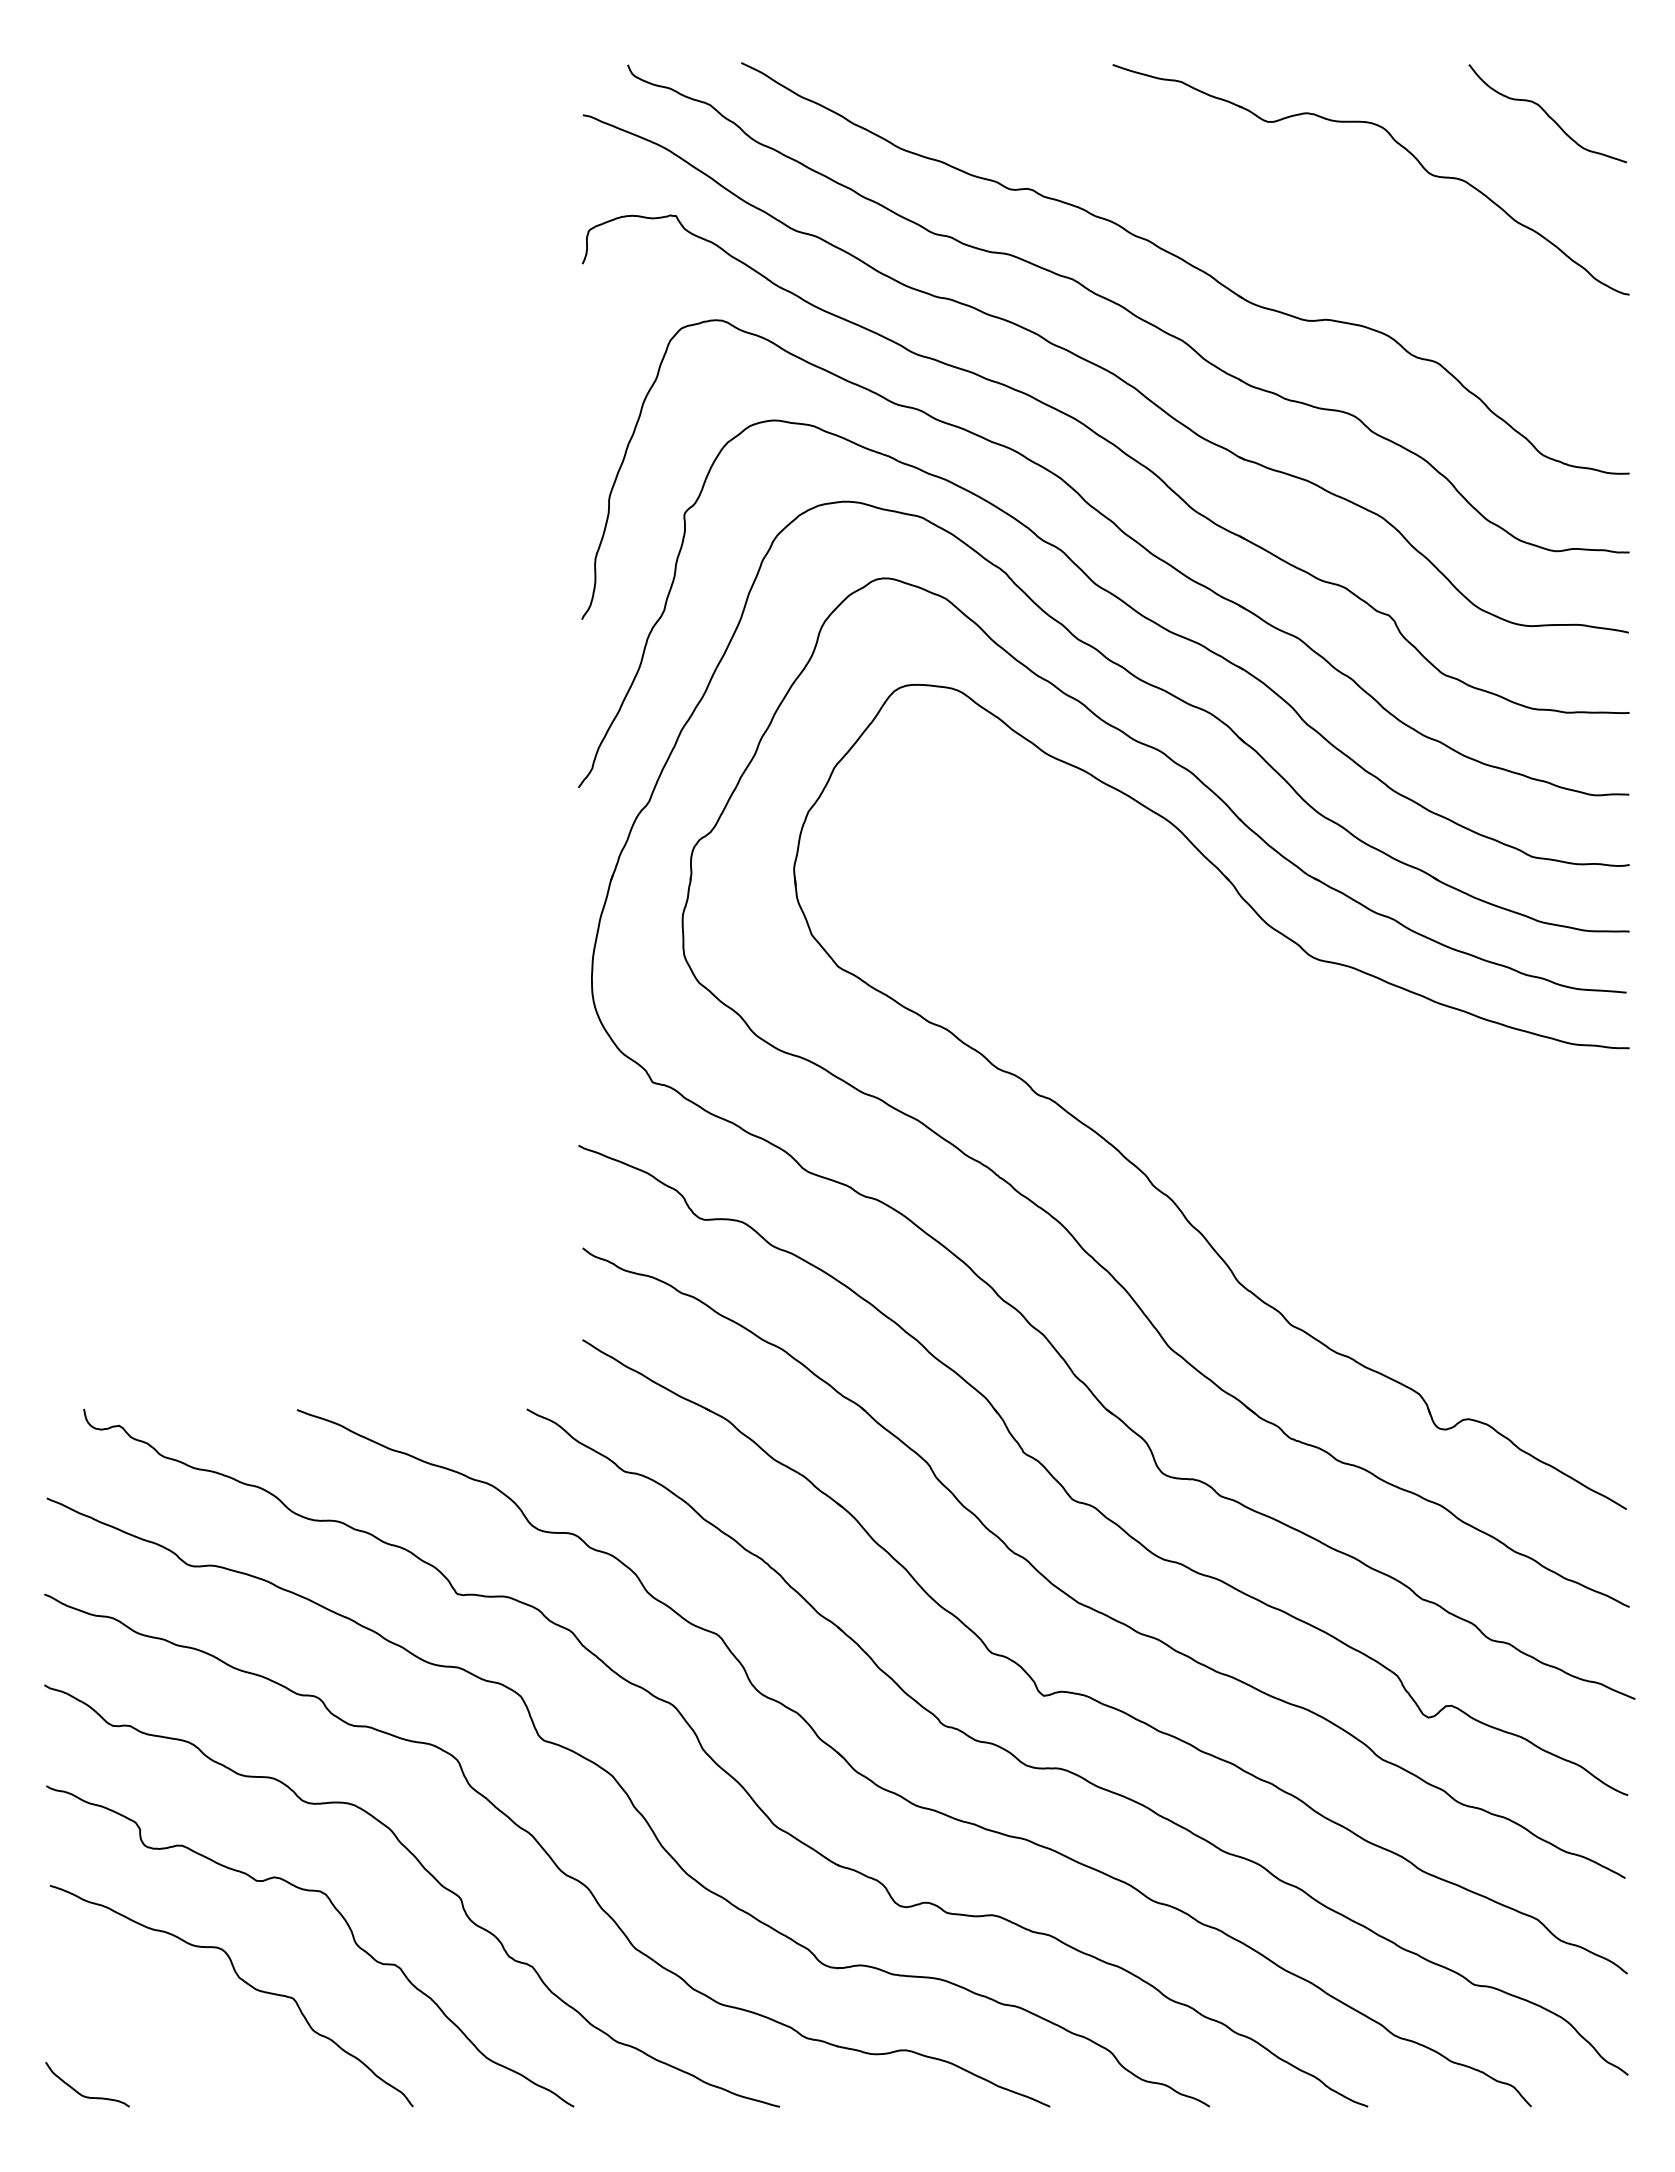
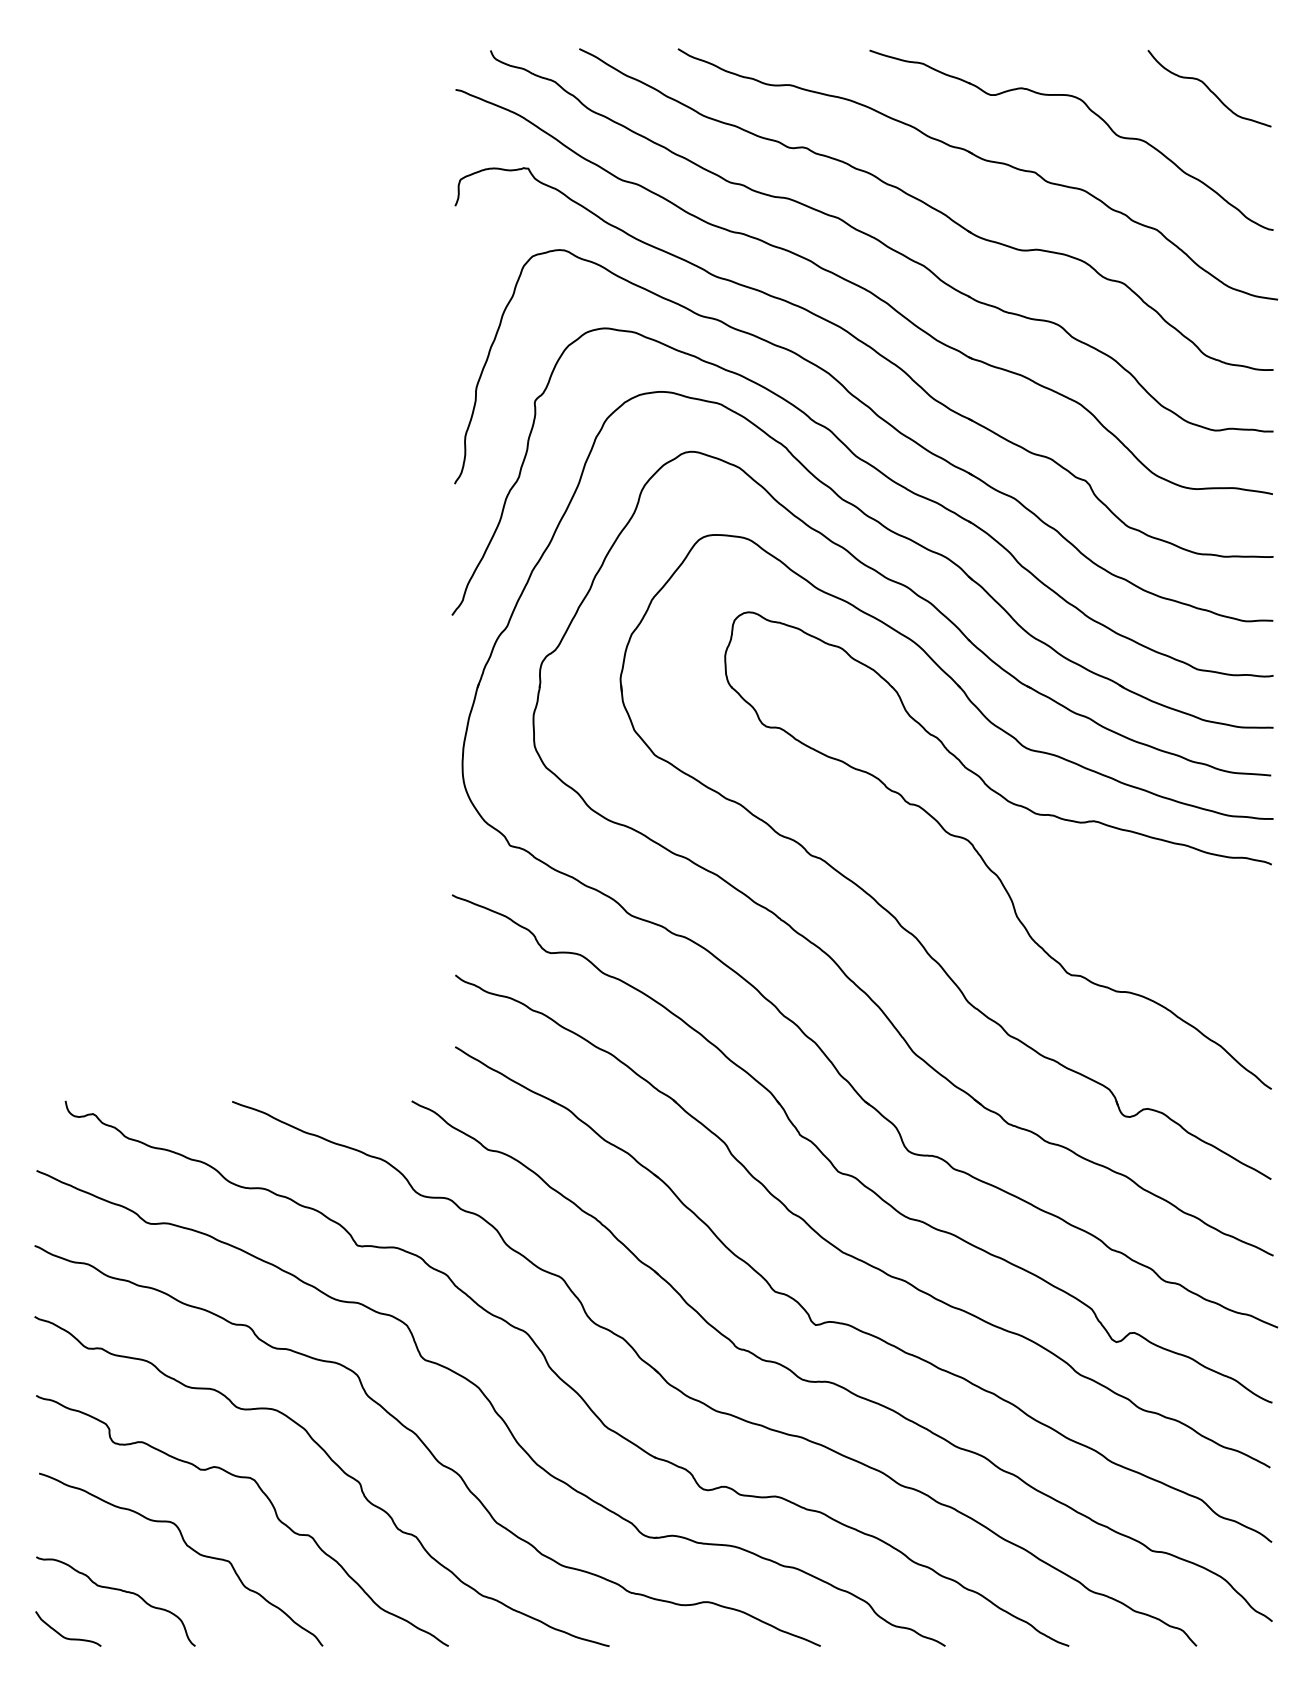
part: (1260, 206) -> (985, 161), added
part: (1258, 1099) -> (983, 859), added
curve: (151, 2035) -> (118, 1590), added

